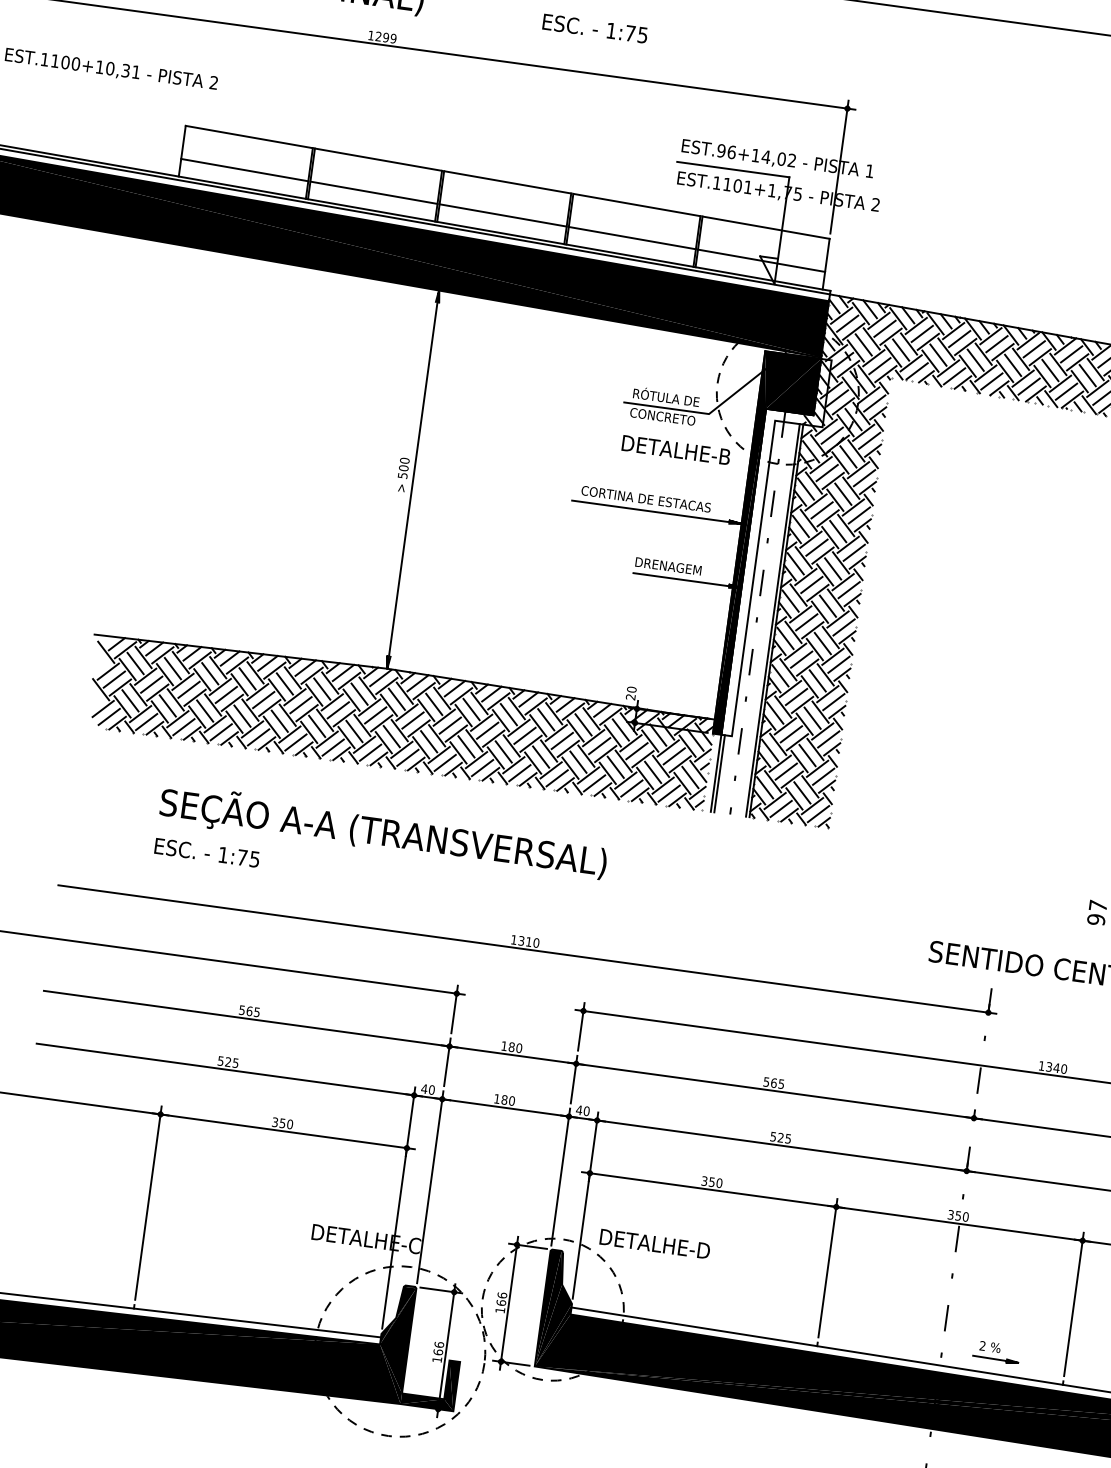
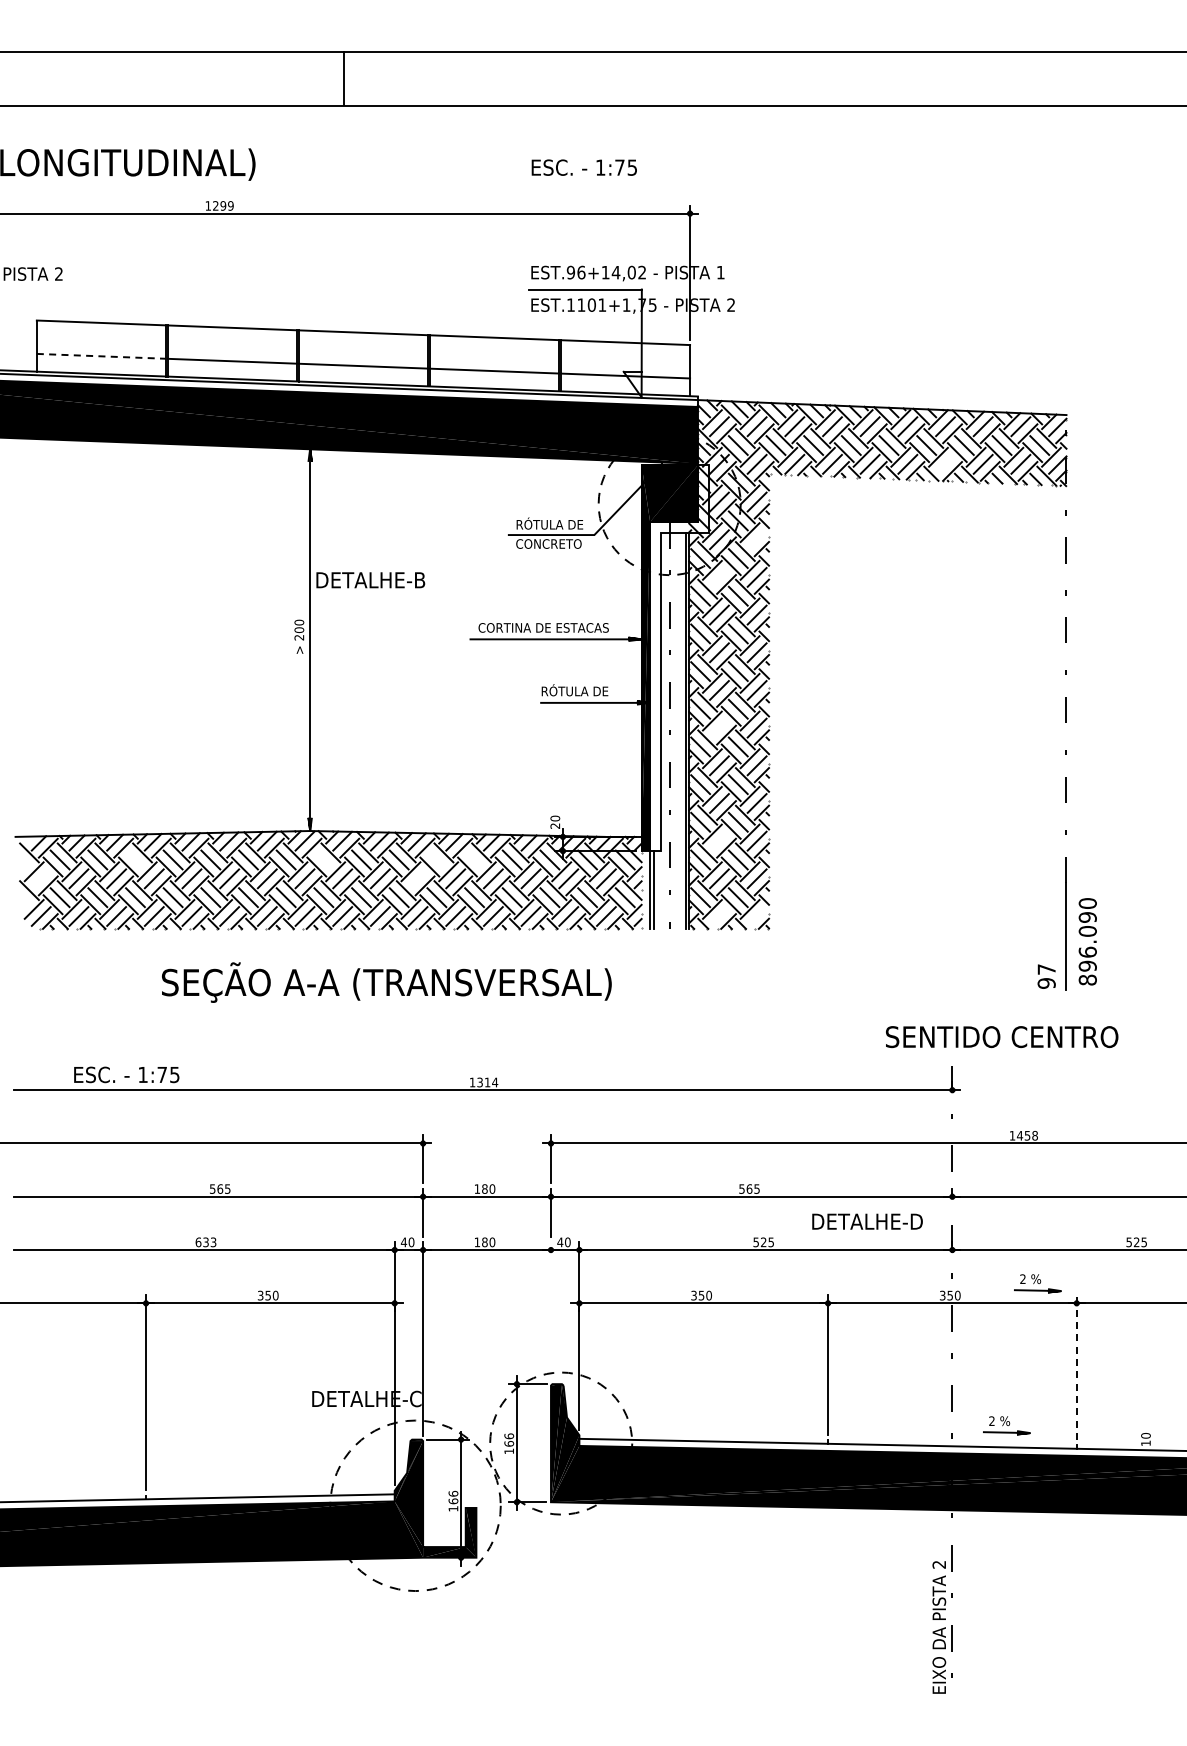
text: (594, 28) -> (583, 167), moved
line: (244, 170) -> (101, 356), solid -> dashed
line: (1066, 390) -> (945, 463), removed
line: (869, 440) -> (756, 539), removed
text: (675, 450) -> (370, 580), moved
line: (827, 472) -> (719, 576), removed
text: (402, 475) -> (299, 637), 500 -> 200
text: (669, 565) -> (575, 690), DRENAGEM -> RÓTULA DE
line: (806, 621) -> (719, 727), removed
line: (210, 673) -> (135, 859), removed
line: (113, 679) -> (40, 878), removed
line: (396, 698) -> (323, 859), removed
line: (508, 714) -> (436, 859), removed
line: (546, 719) -> (474, 859), removed
line: (487, 730) -> (417, 878), removed
line: (791, 733) -> (719, 840), removed
line: (781, 808) -> (719, 916), removed
line: (817, 814) -> (756, 916), removed
text: (383, 832) -> (386, 982), moved
text: (207, 852) -> (126, 1074), moved
text: (536, 943) -> (495, 1082), 1310 -> 1314
text: (227, 1062) -> (205, 1242), 525 -> 633
text: (1055, 1067) -> (1026, 1135), 1340 -> 1458
line: (561, 1177) -> (551, 1311), removed
part: (1046, 1215) -> (1037, 1283), added
text: (655, 1243) -> (867, 1221), moved
line: (1073, 1304) -> (1076, 1367), solid -> dashed

